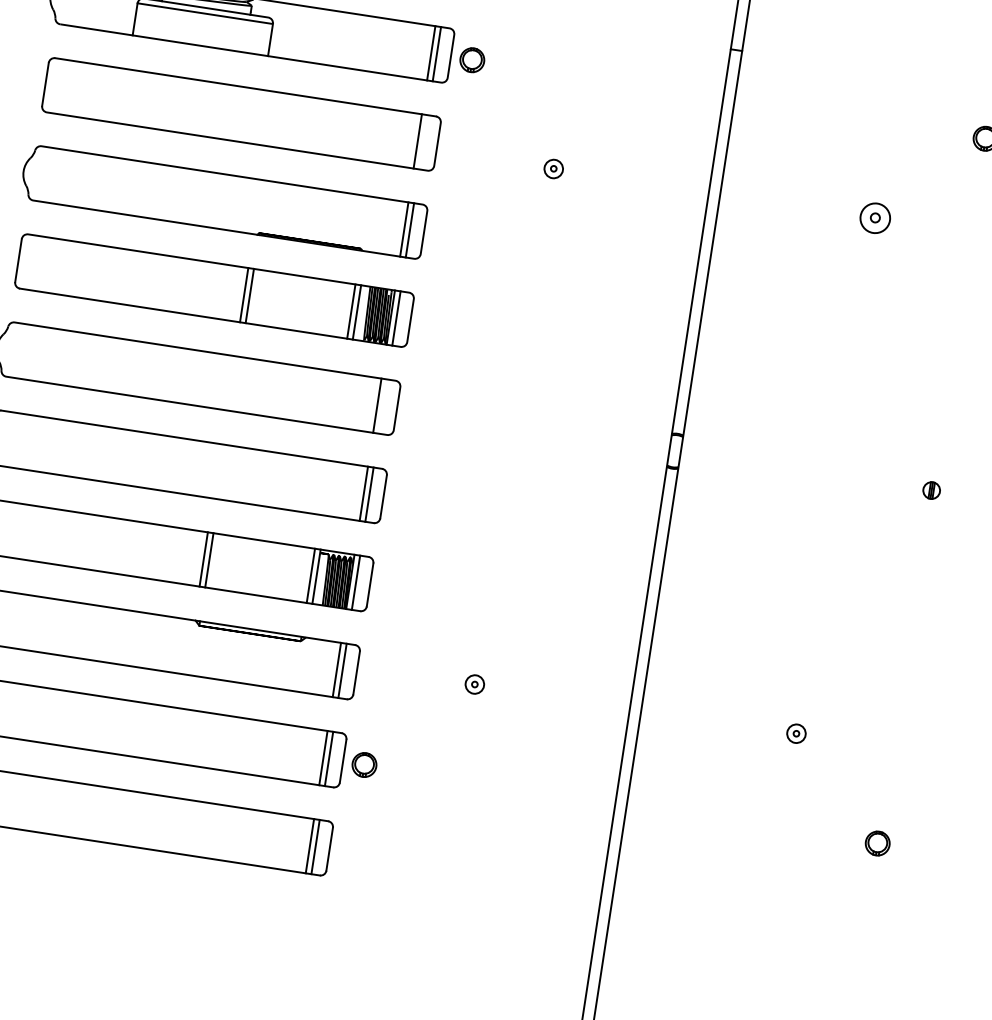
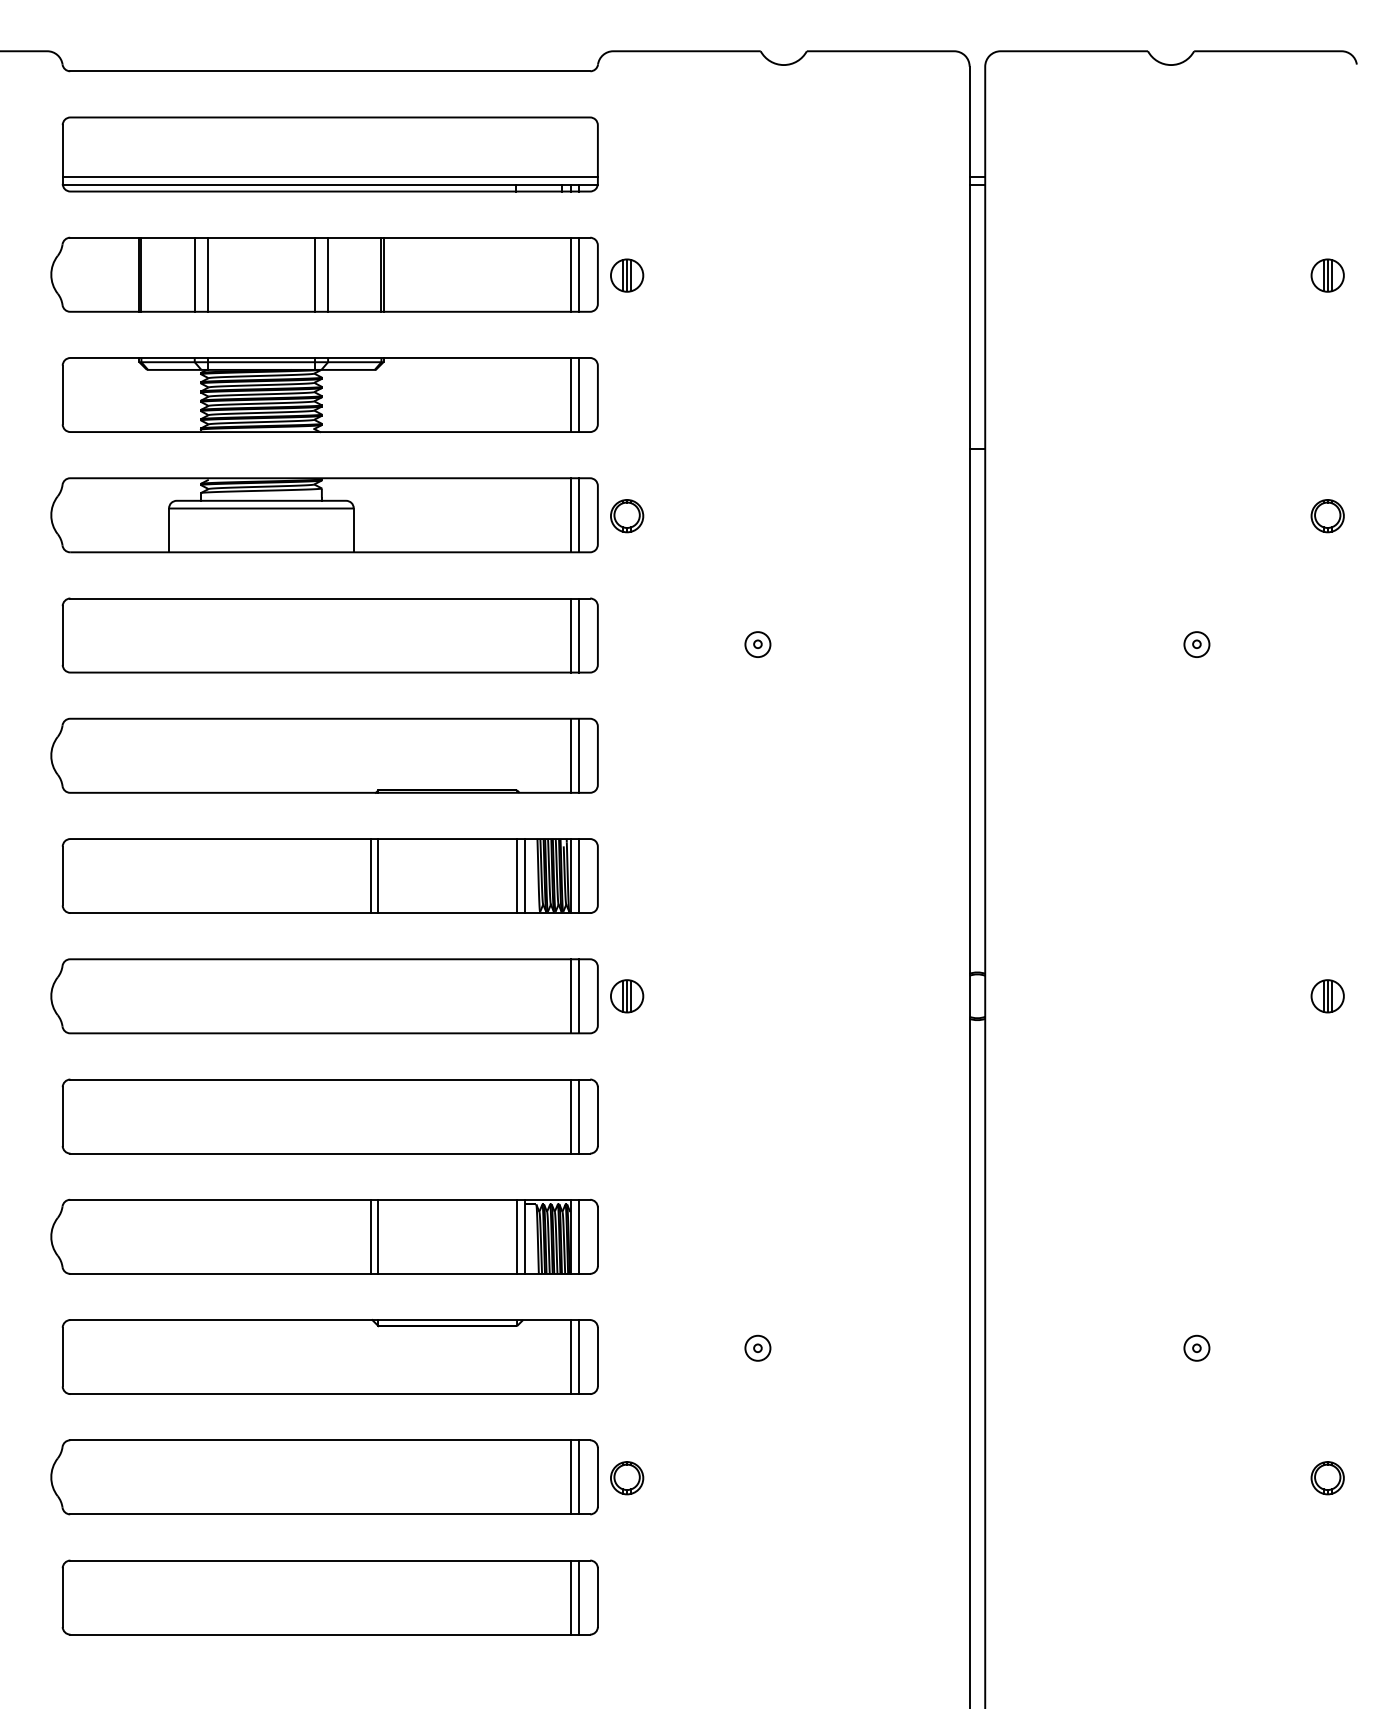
line: (423, 142) -> (578, 635), added
part: (875, 218) -> (1196, 644), size x0.62
line: (382, 406) -> (578, 996), added
part: (418, 412) -> (627, 996), added
part: (931, 490) -> (1327, 996), size x1.43

